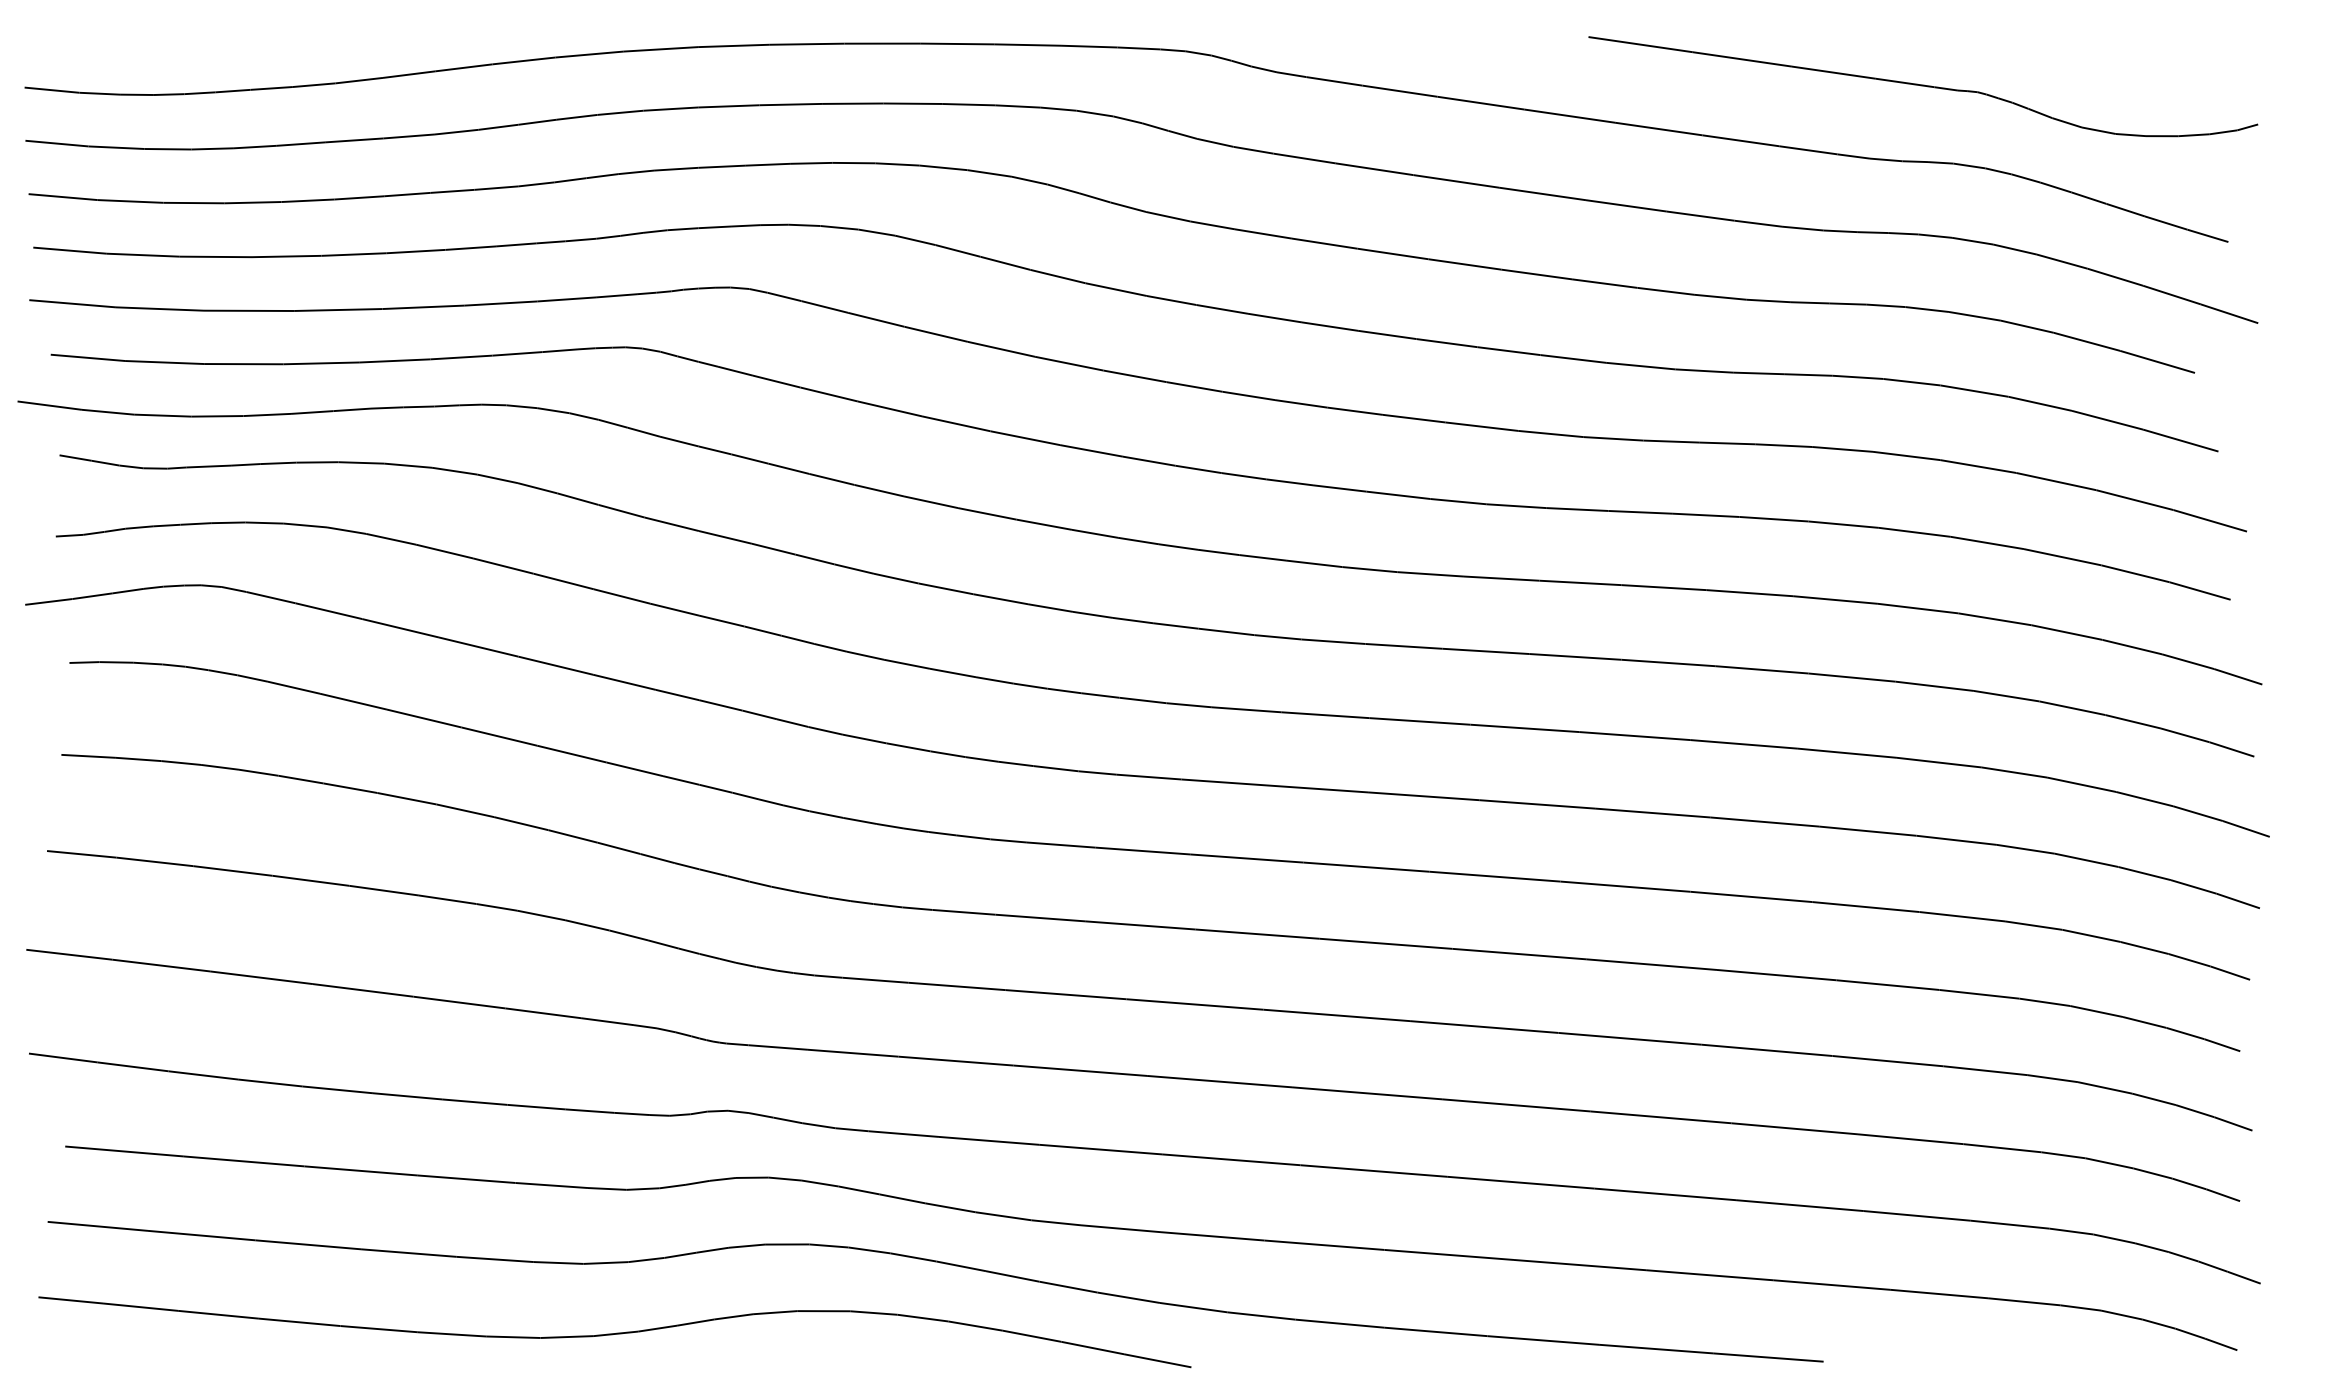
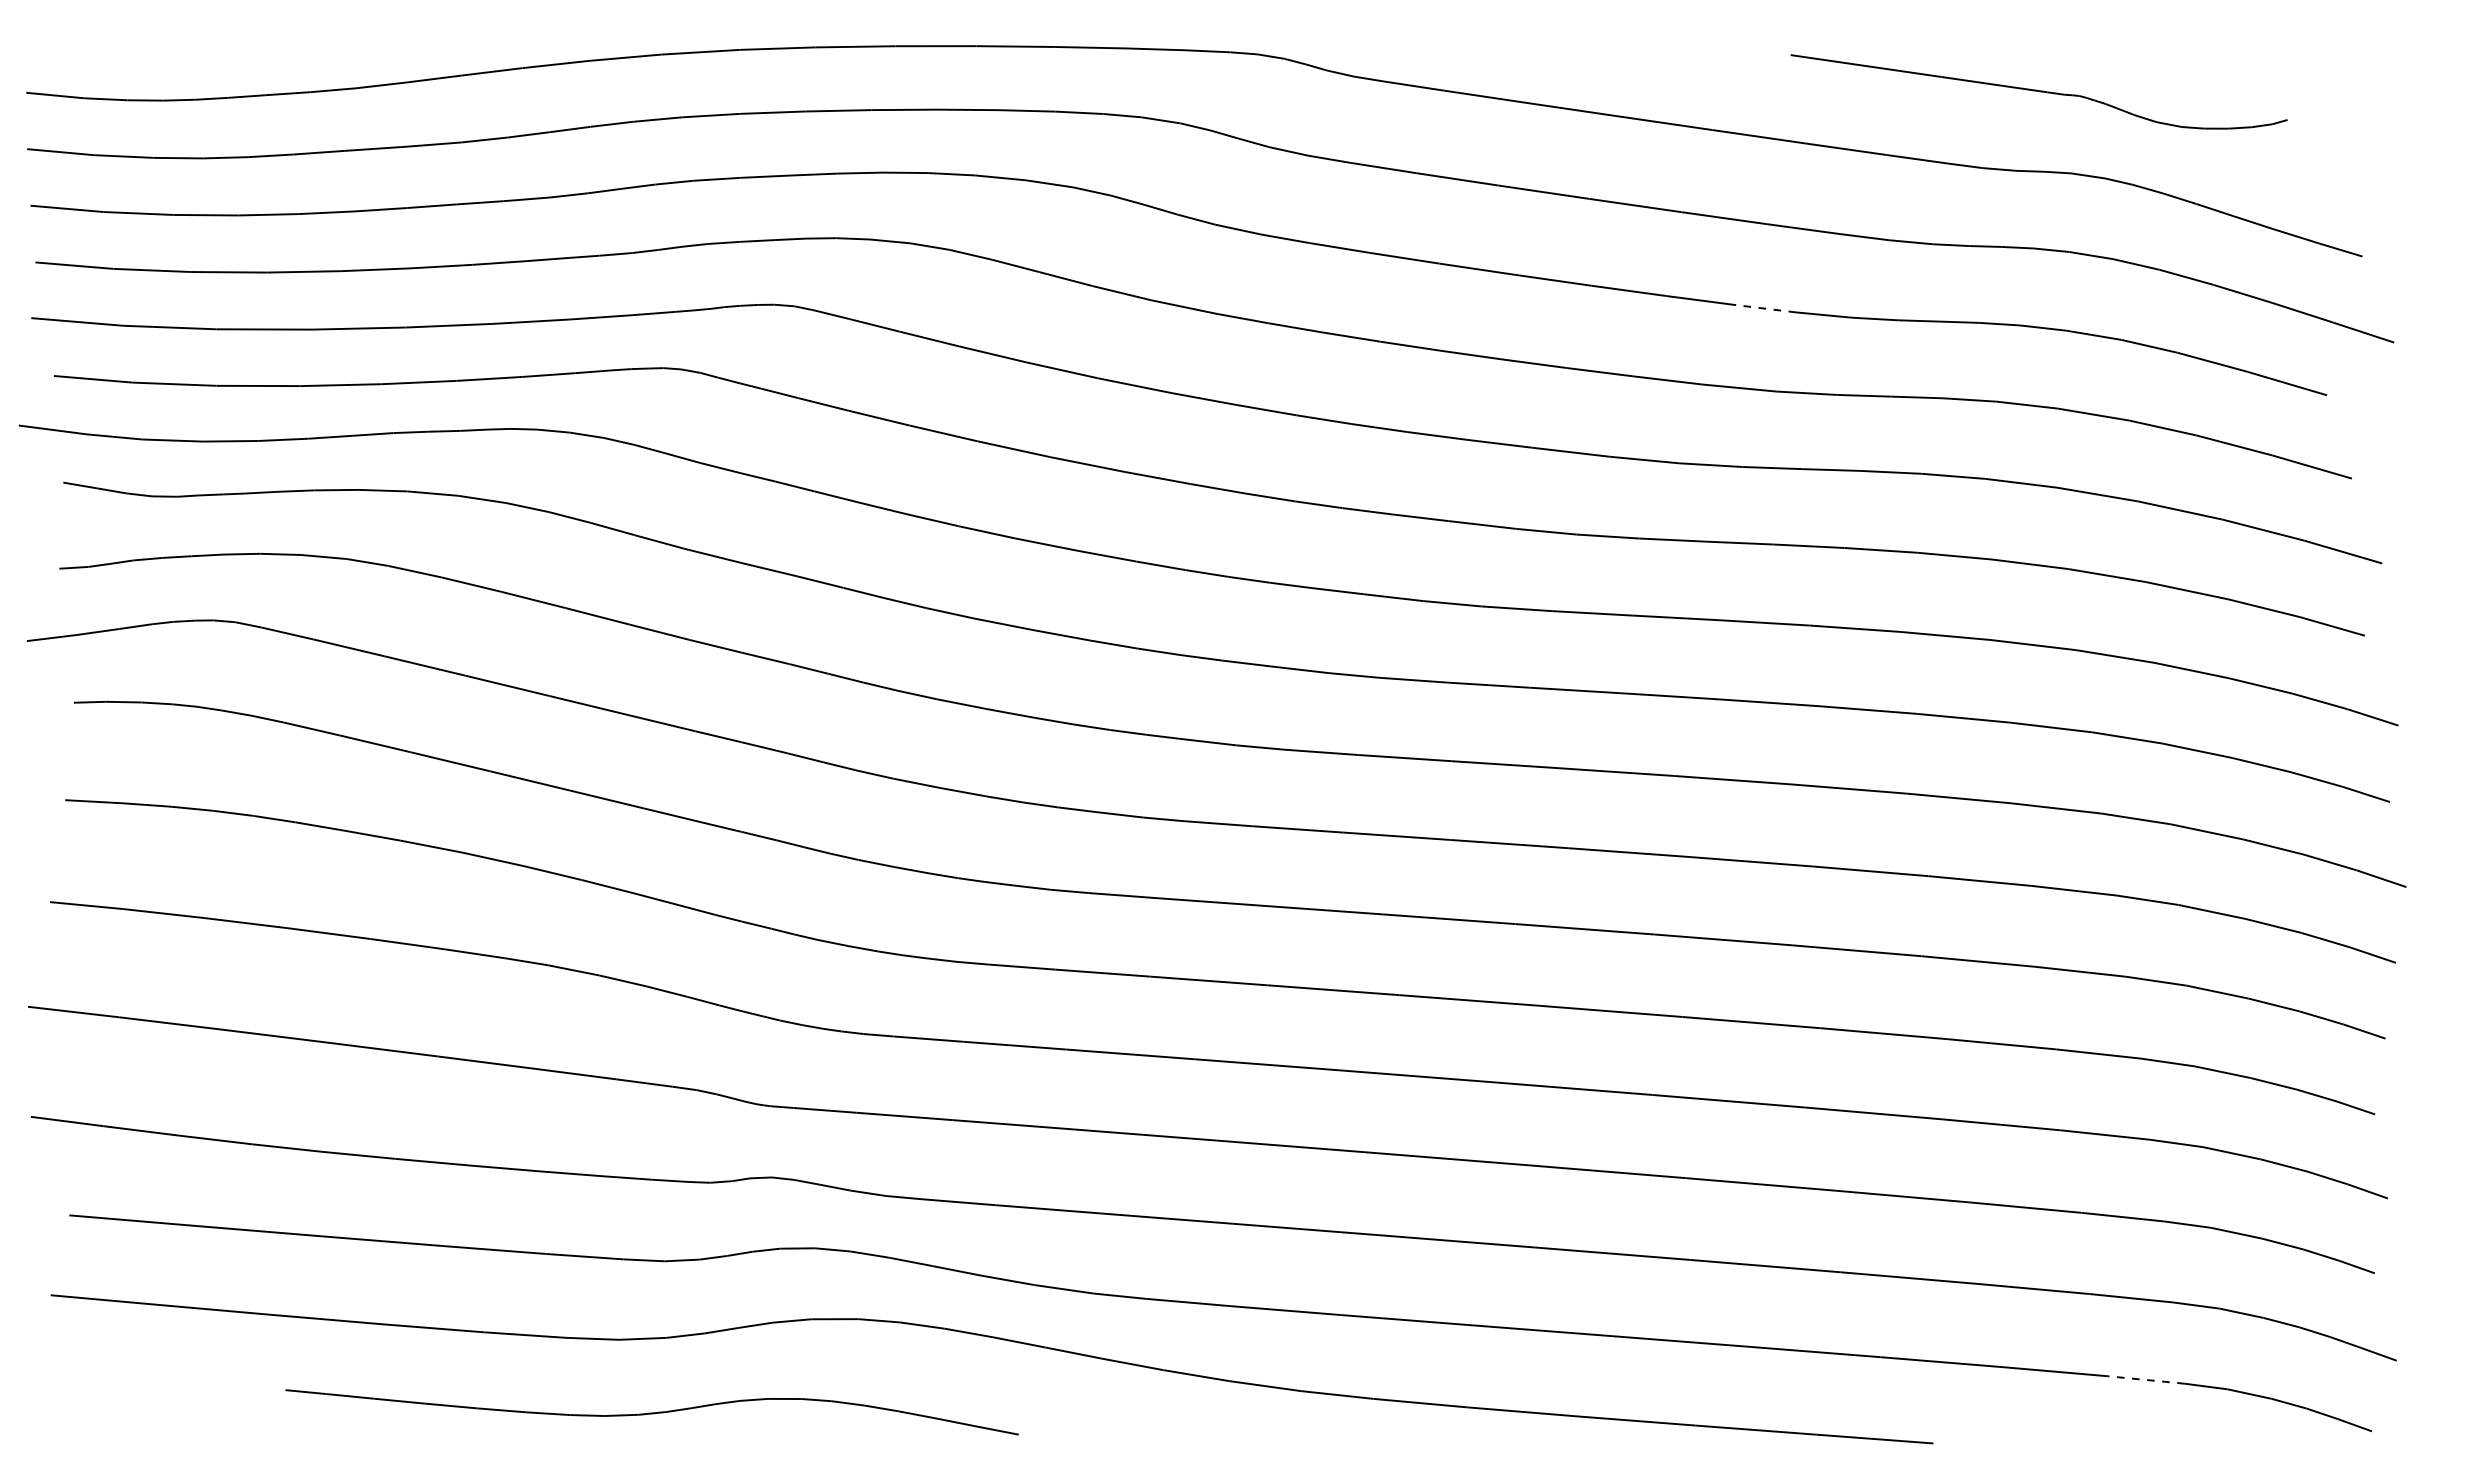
part: (1923, 86) -> (2039, 91), size x0.7
line: (1665, 291) -> (1765, 308), solid -> dashed
line: (2023, 1301) -> (2145, 1379), solid -> dashed
part: (614, 1332) -> (651, 1412), size x0.6

